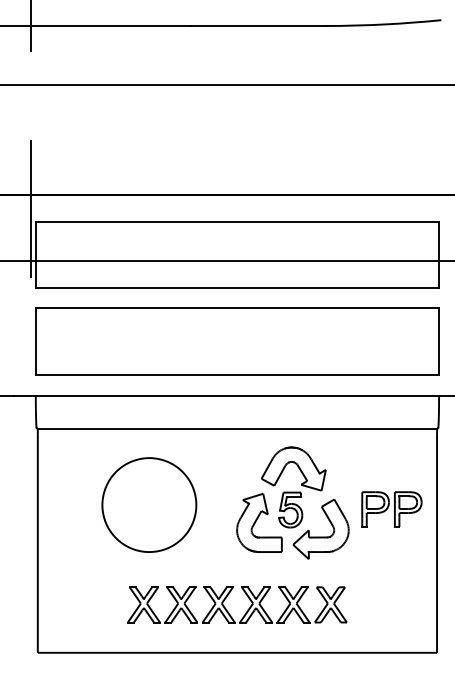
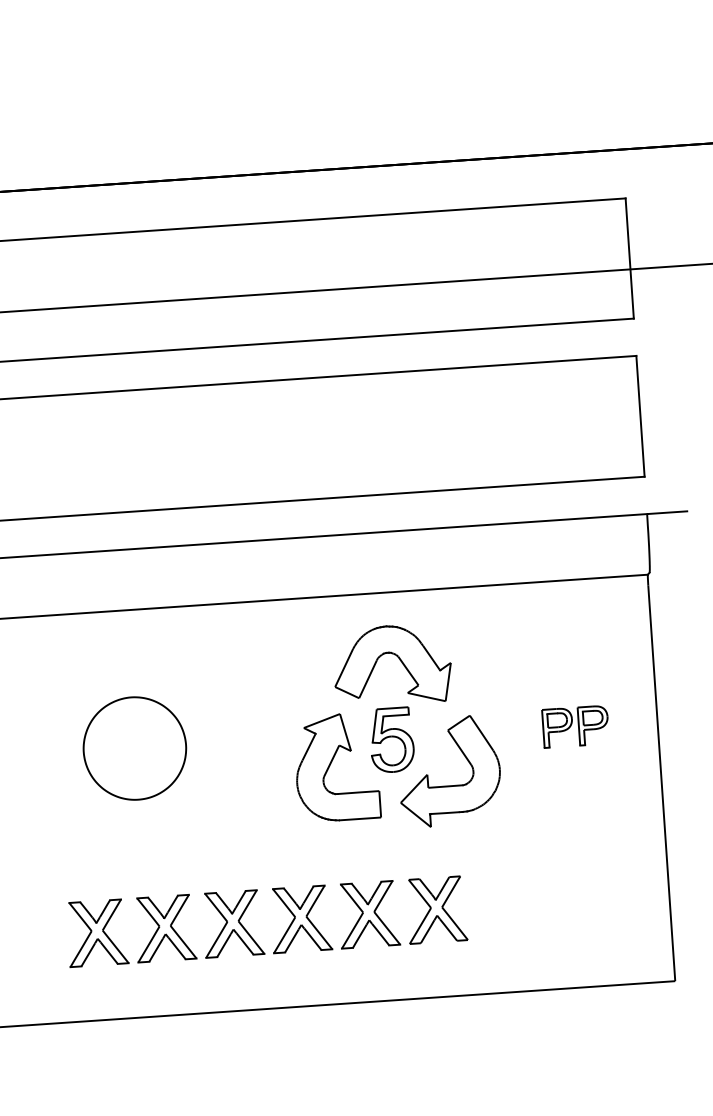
part: (149, 504) -> (134, 747), size x0.6
part: (391, 509) -> (574, 726), size x0.6
part: (247, 609) -> (285, 928), moved

